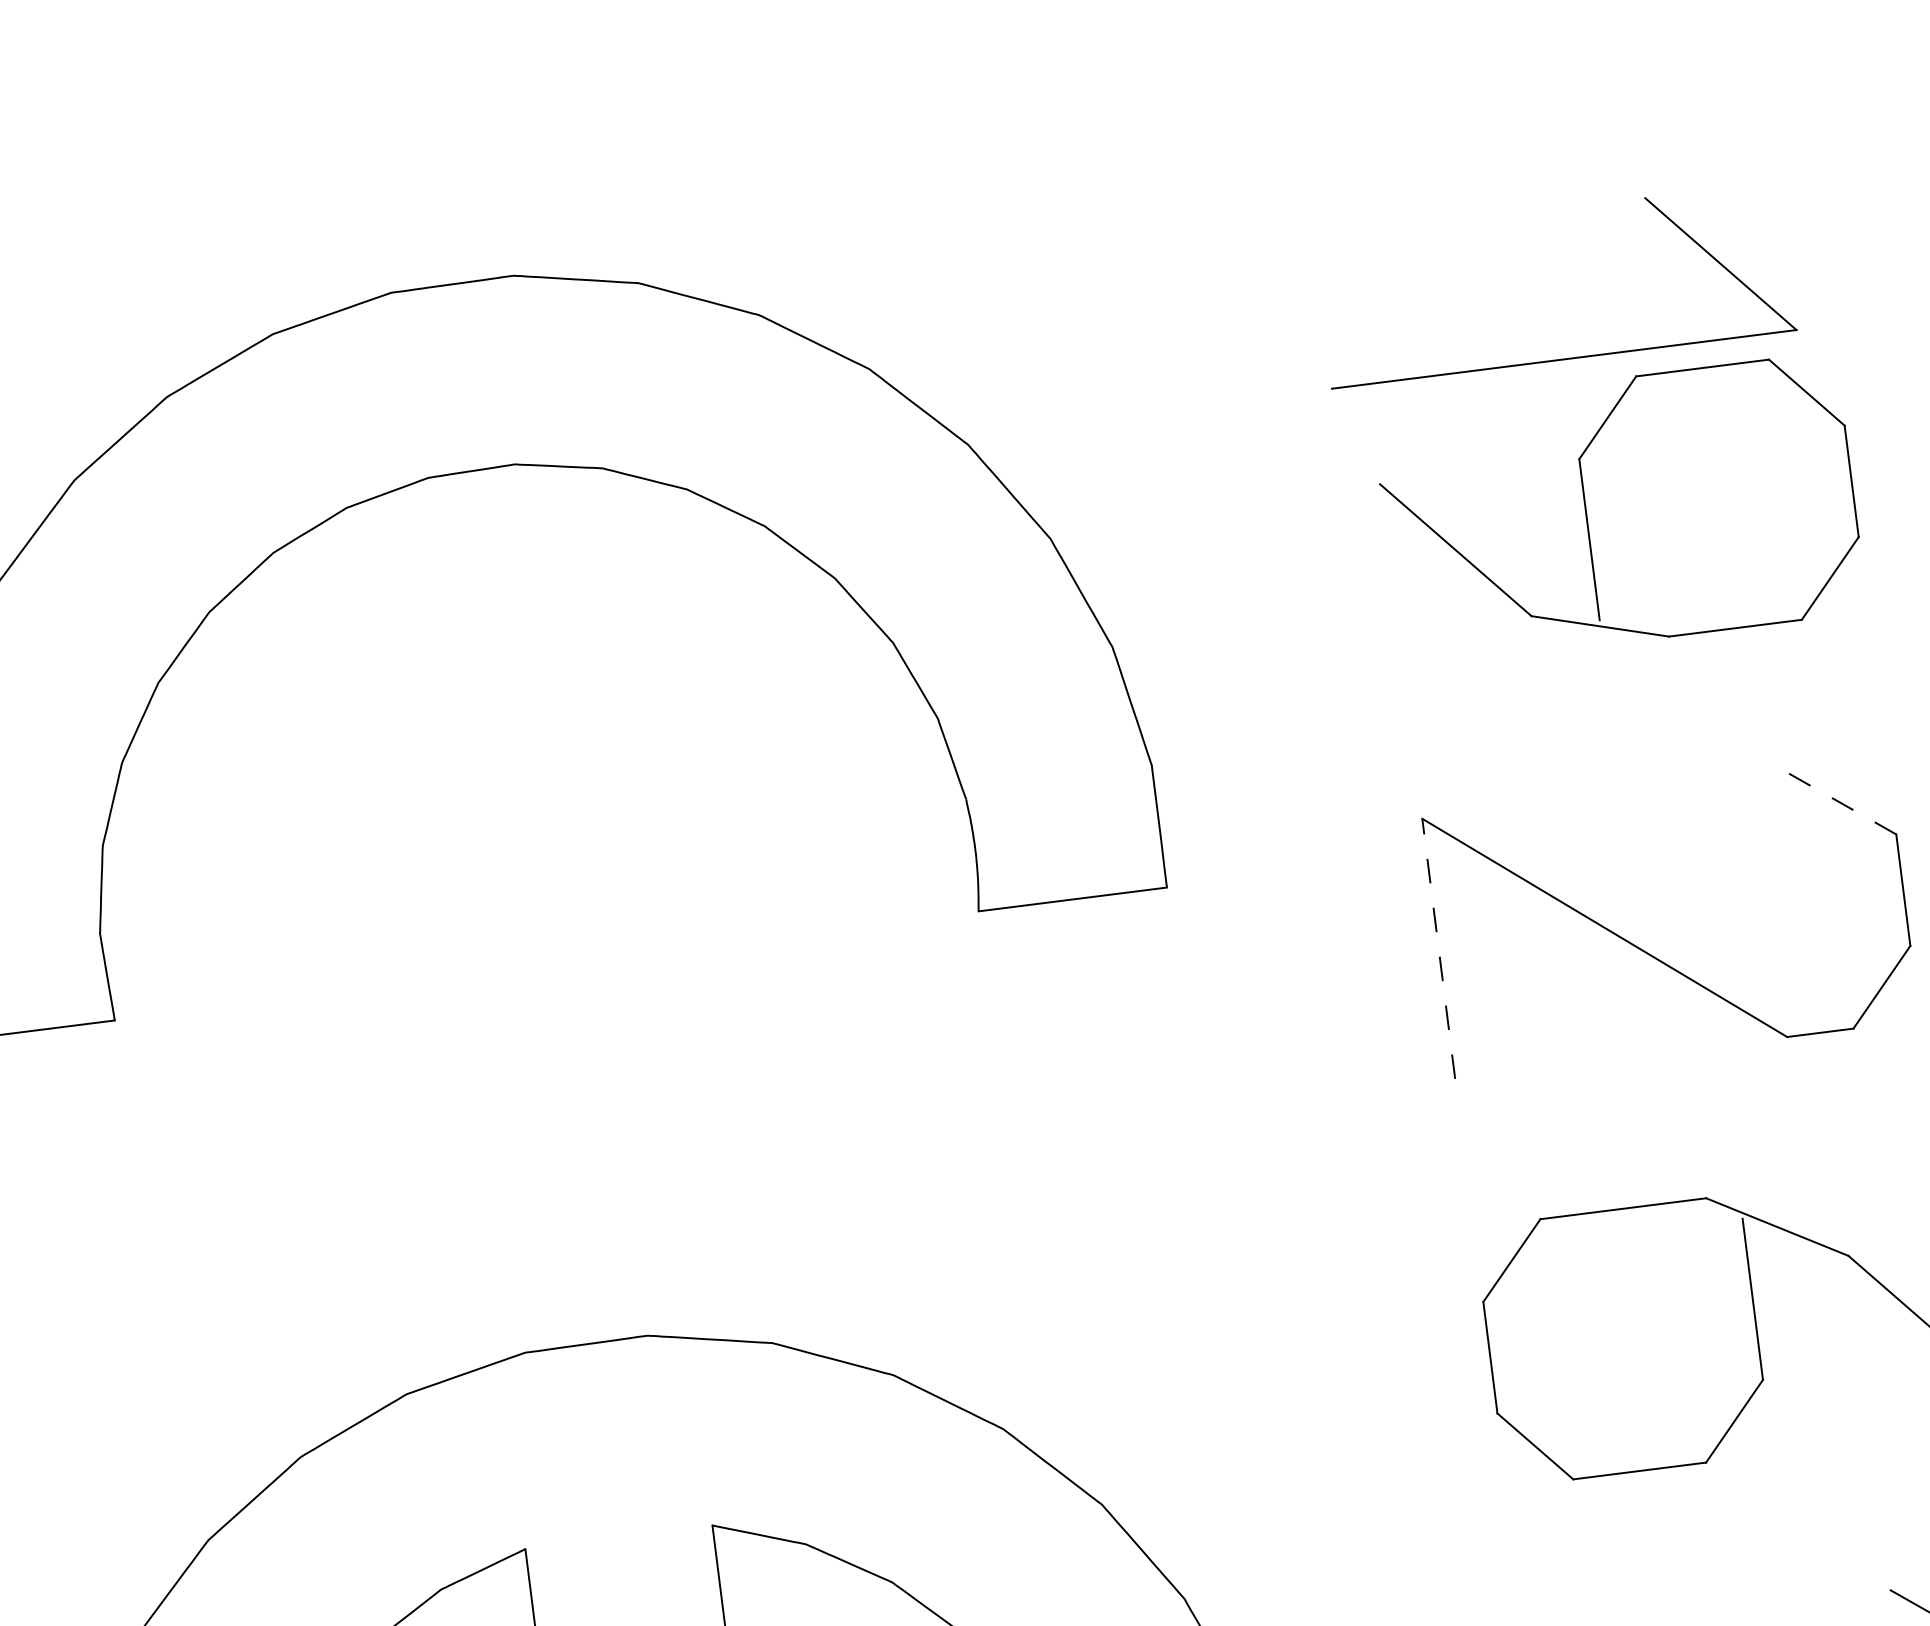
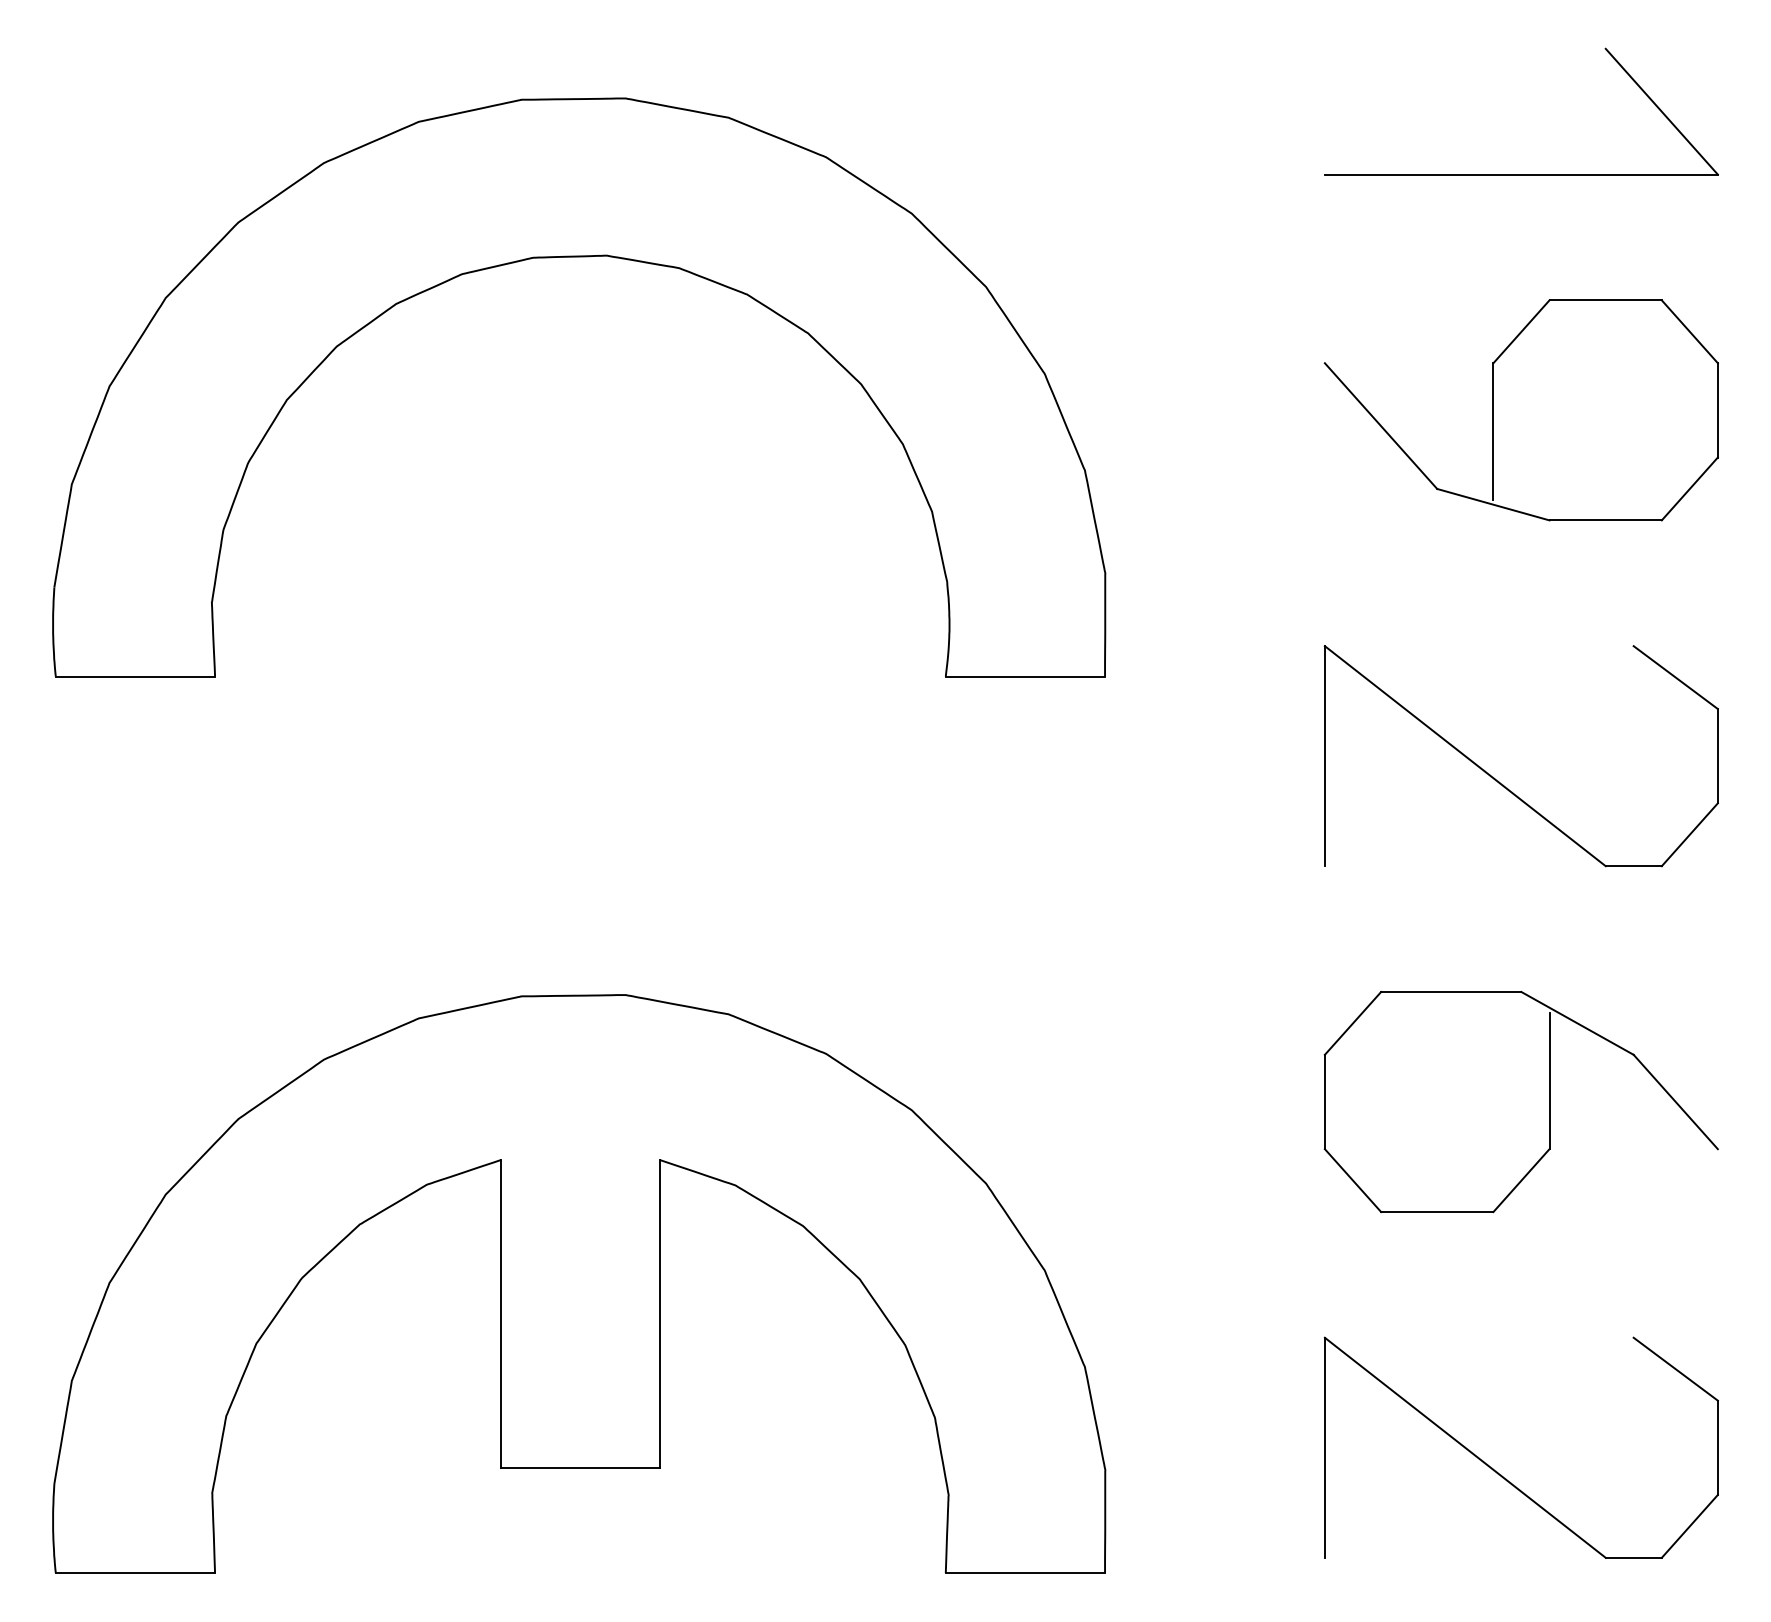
part: (1564, 359) -> (1521, 174), moved
line: (1841, 803) -> (1675, 677), dashed -> solid
line: (1438, 948) -> (1324, 755), dashed -> solid

